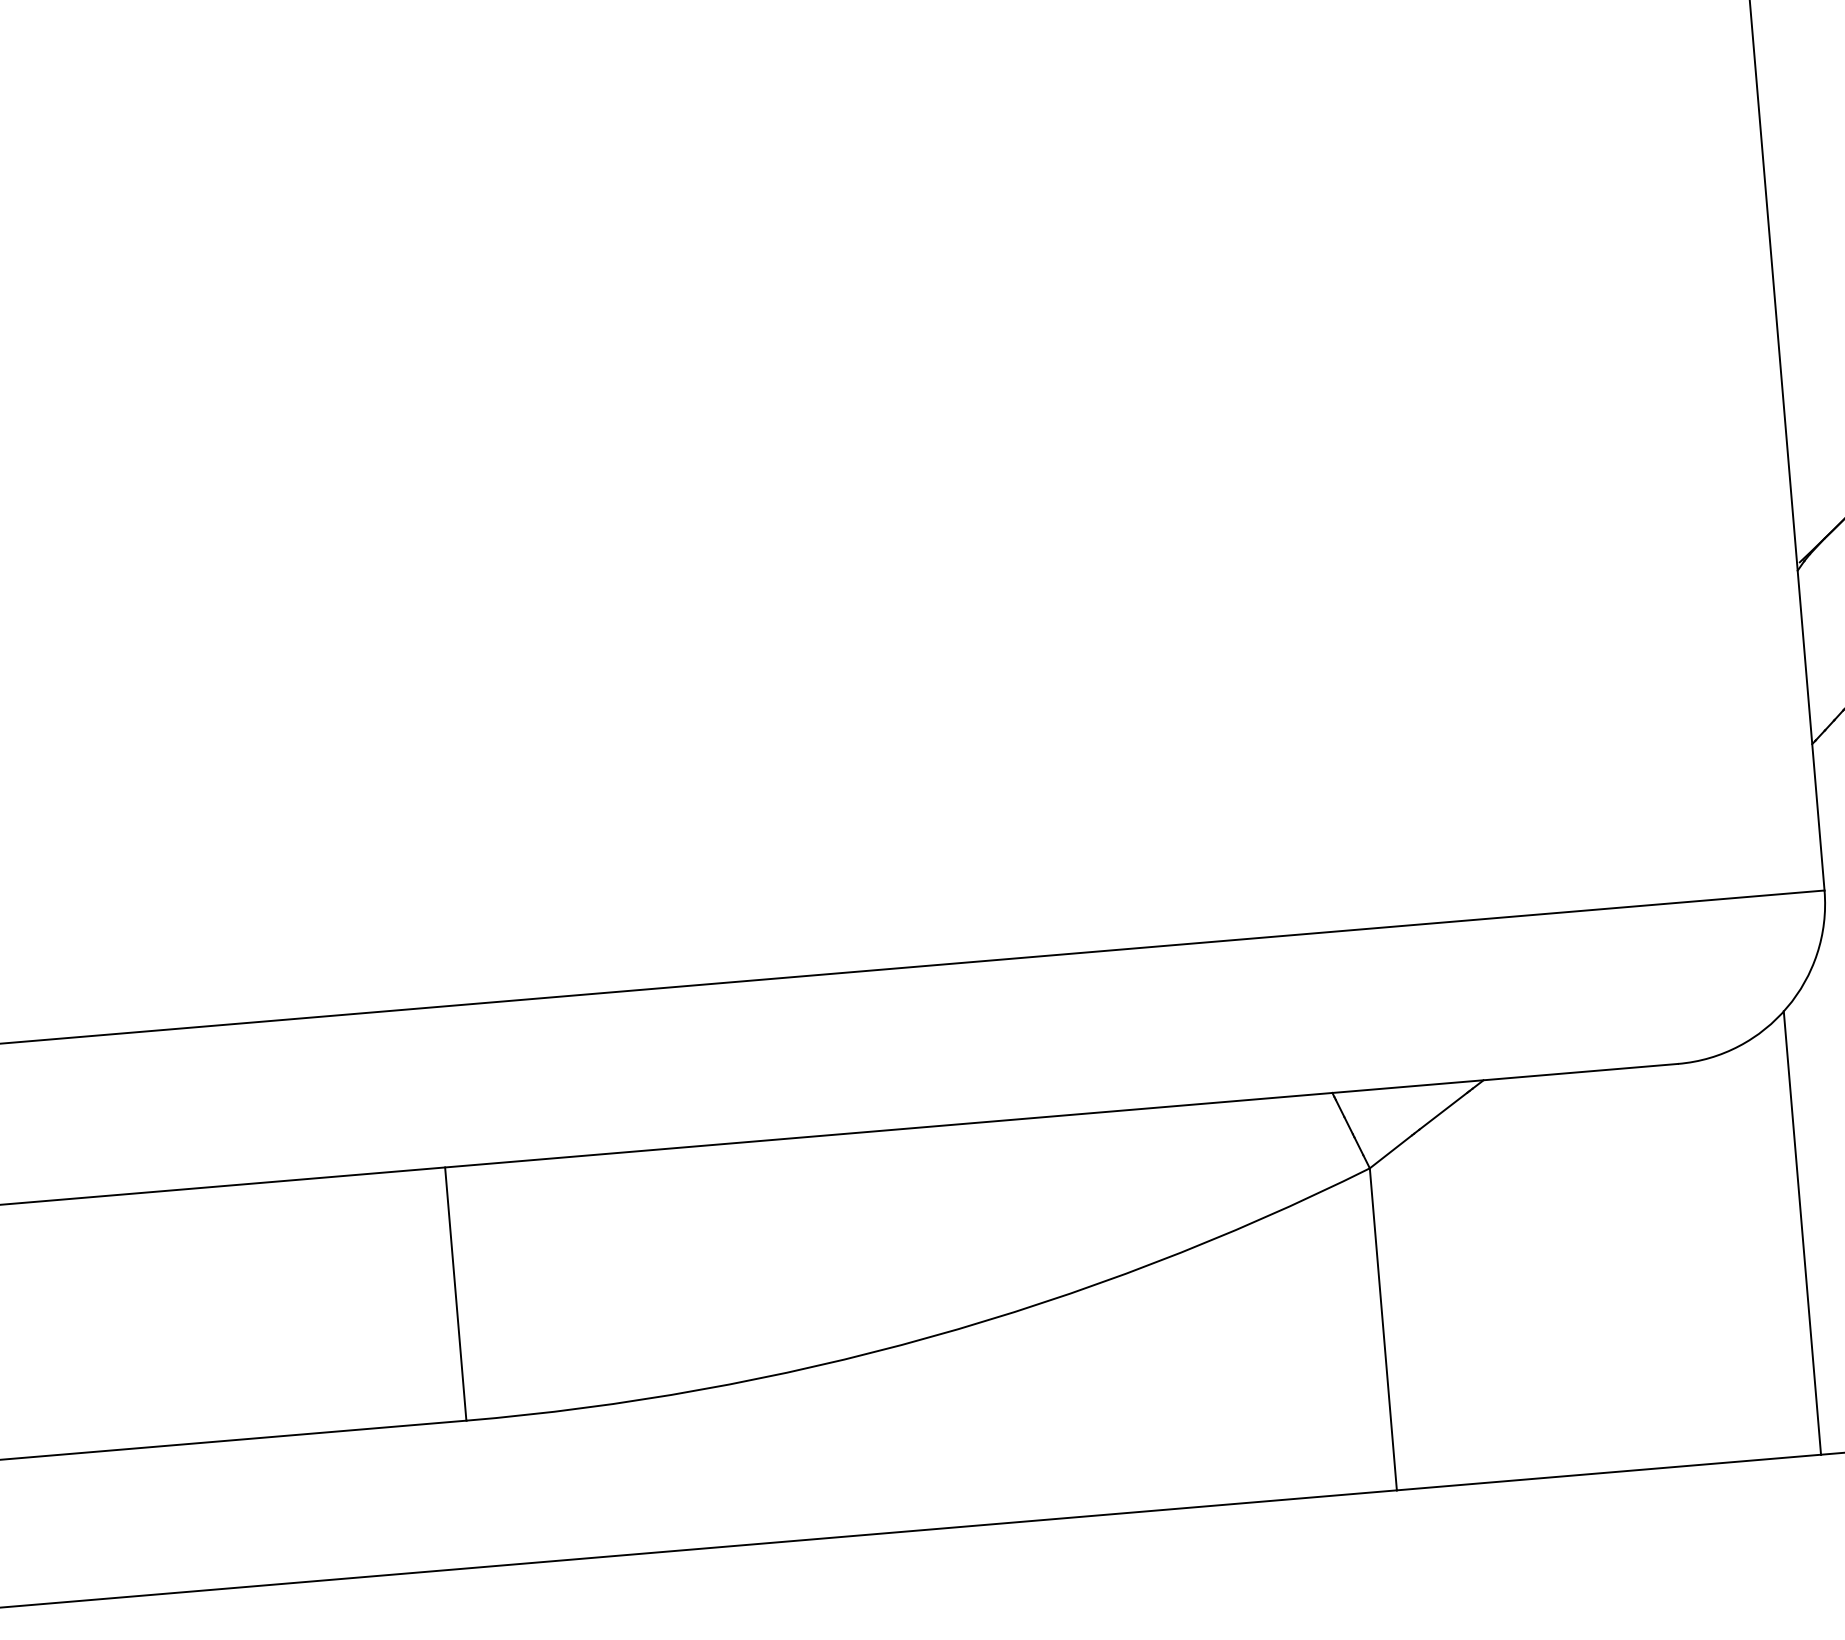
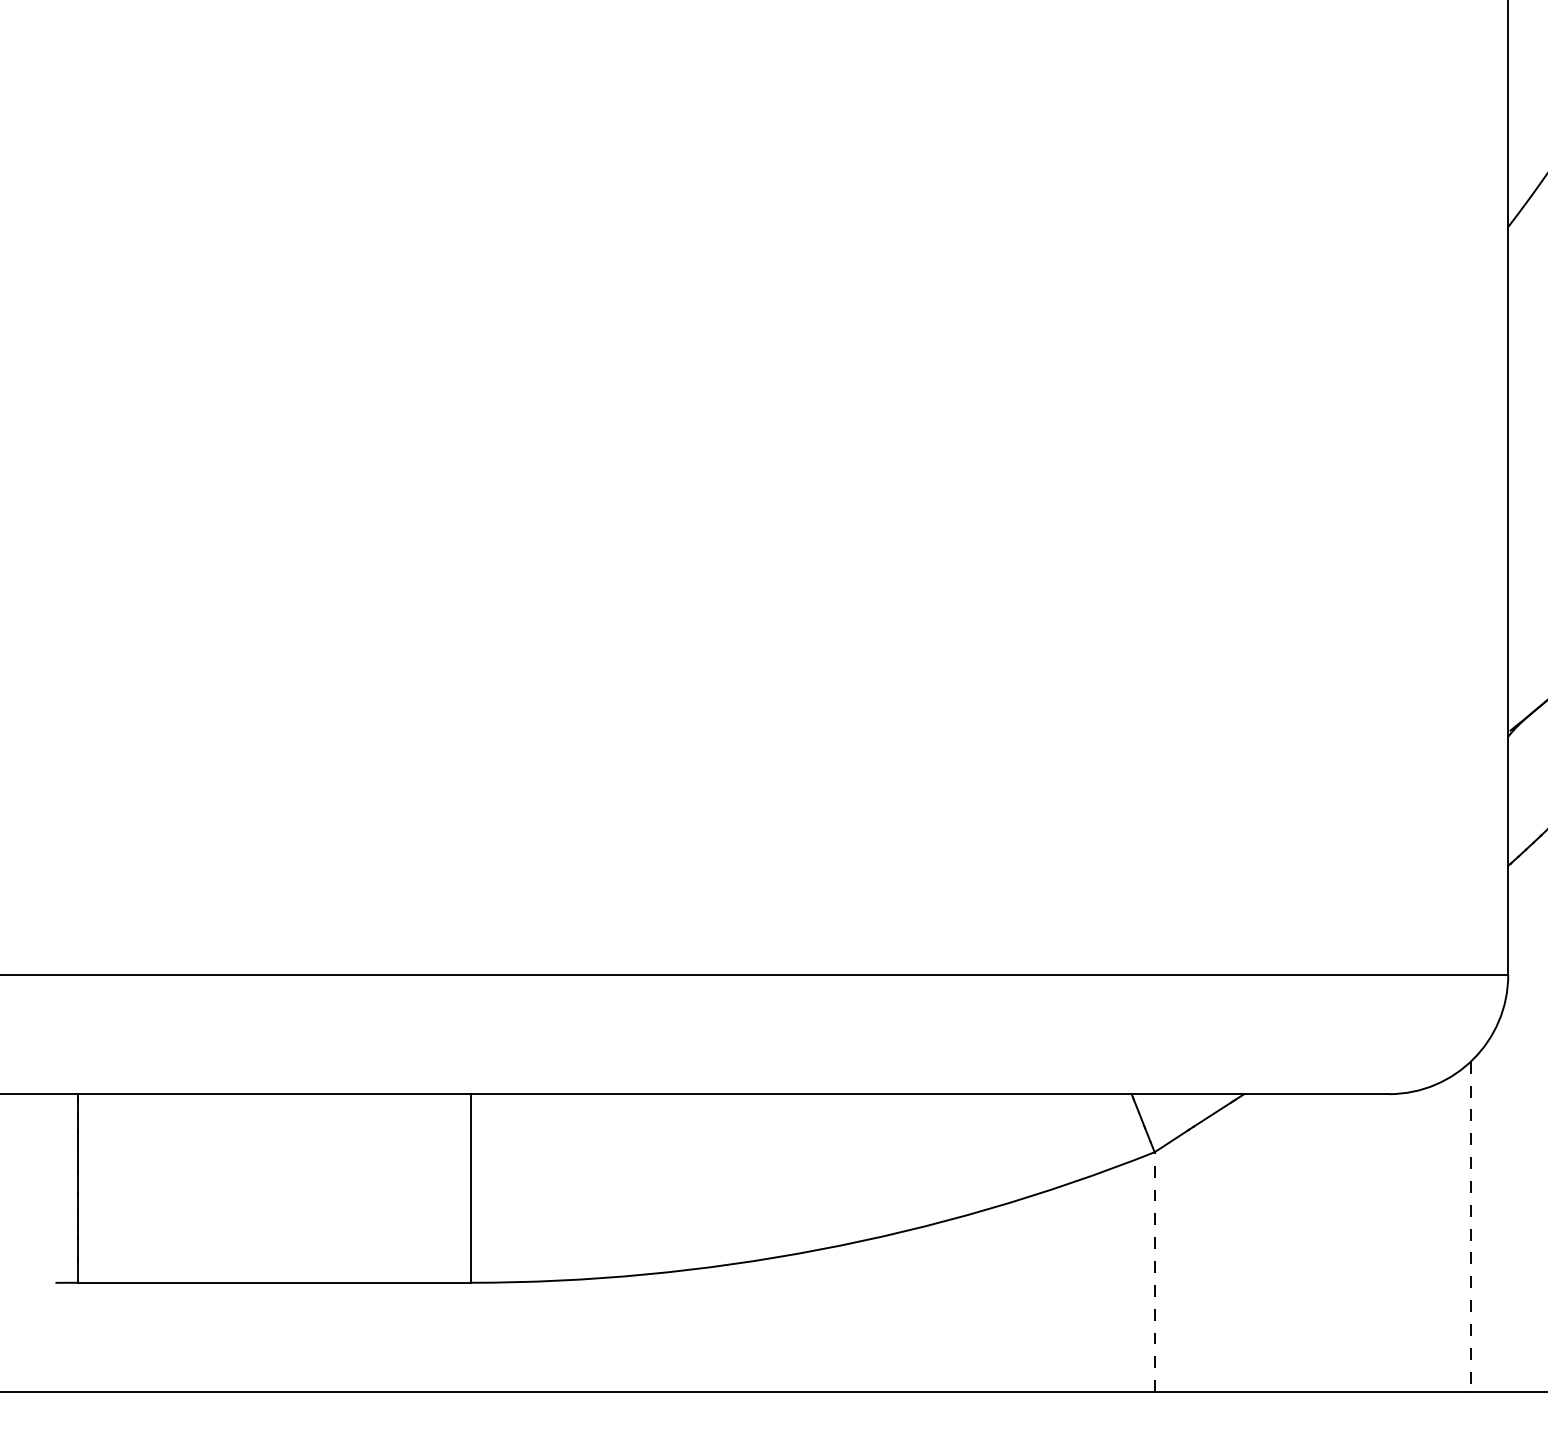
line: (1802, 1233) -> (1470, 1227), solid -> dashed
line: (1383, 1329) -> (1154, 1272), solid -> dashed

